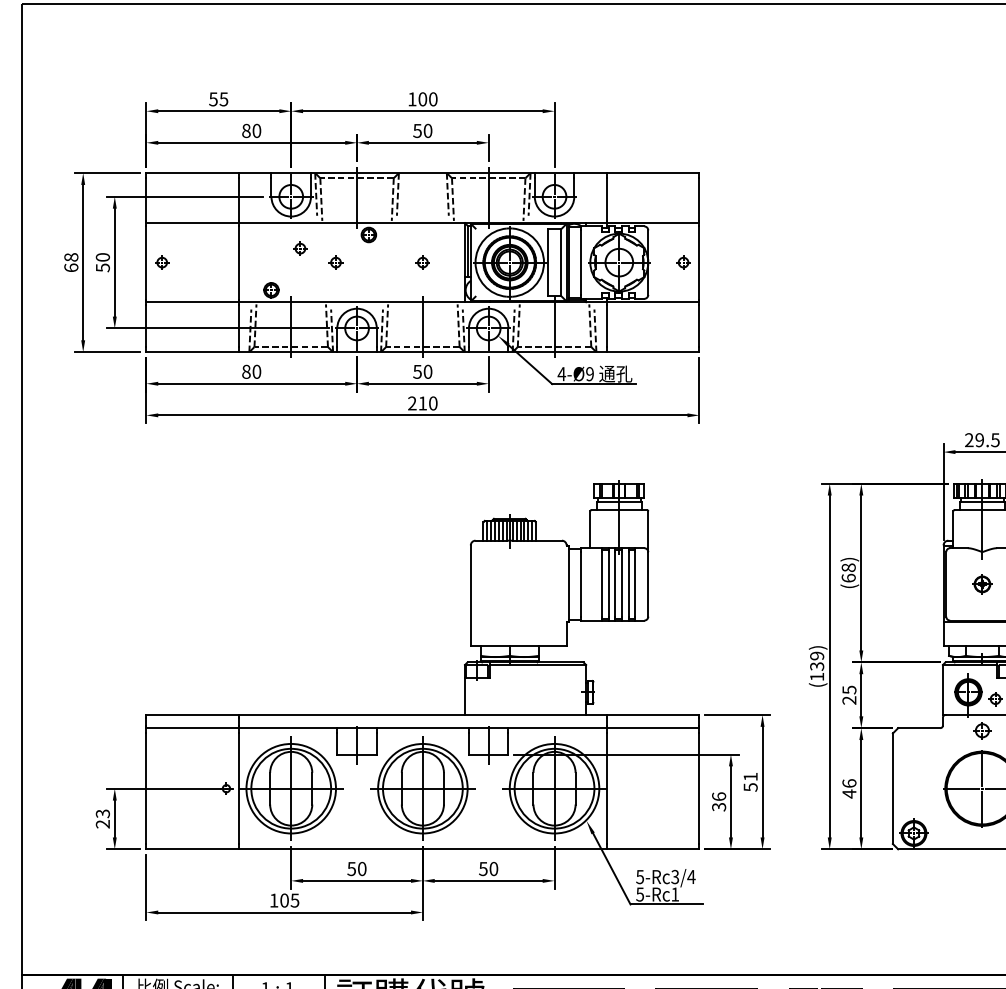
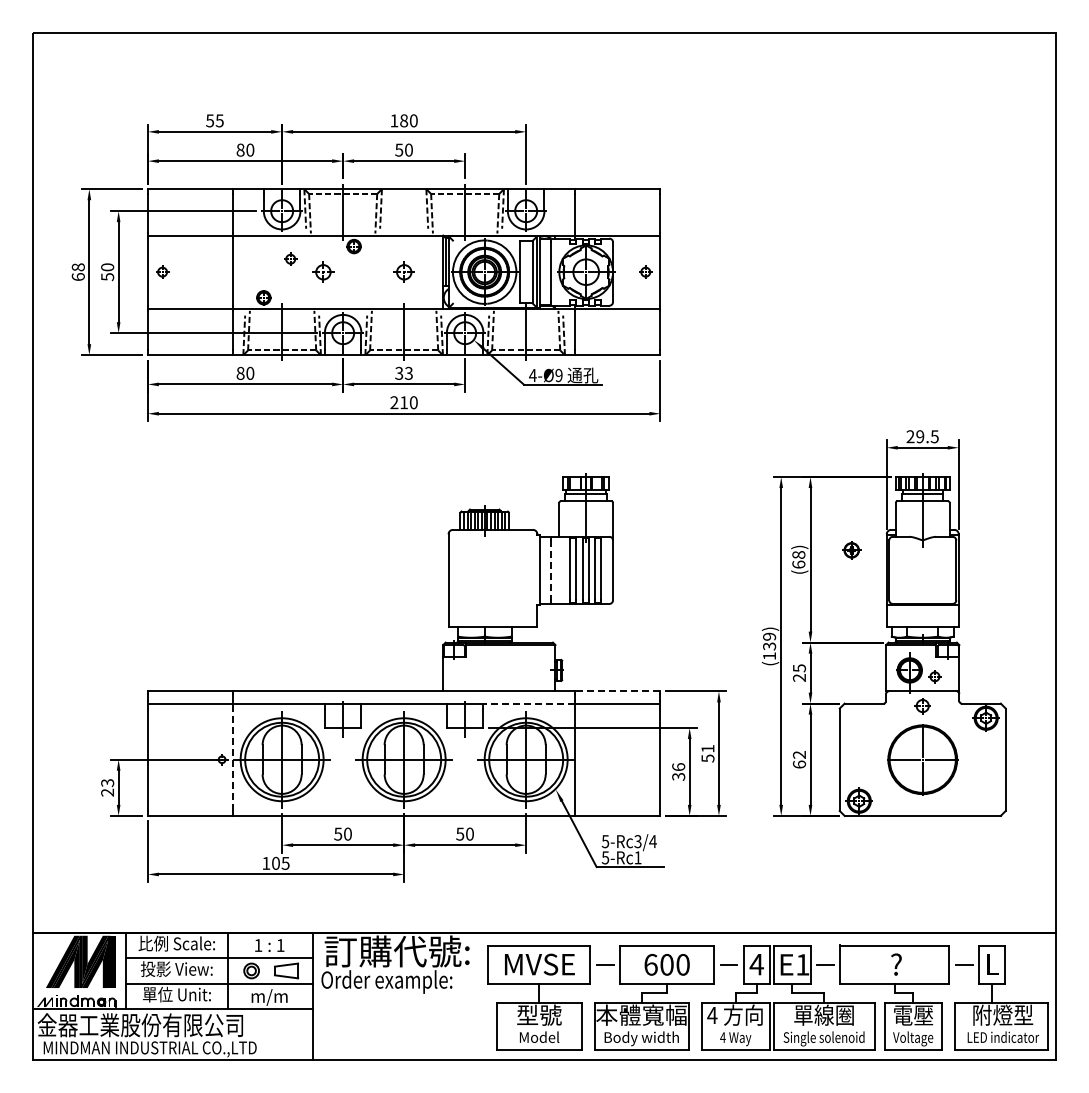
text: (423, 100) -> (404, 121), 100 -> 180
part: (335, 261) -> (323, 271), size x1.6
part: (422, 261) -> (403, 271), size x1.6
text: (422, 370) -> (403, 372), 50 -> 33
line: (580, 584) -> (550, 570), solid -> dashed
part: (982, 584) -> (851, 550), moved
line: (653, 715) -> (617, 691), solid -> dashed
line: (558, 728) -> (529, 703), solid -> dashed
line: (238, 788) -> (233, 759), solid -> dashed
text: (849, 788) -> (799, 759), 46 -> 62

